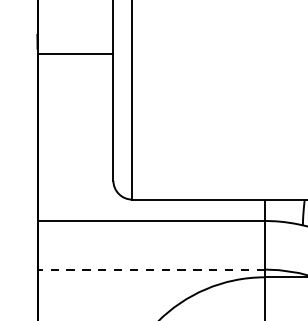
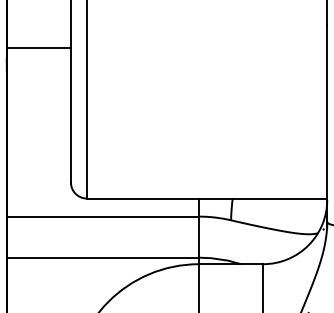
line: (74, 54) -> (38, 48), moved
line: (150, 269) -> (102, 257), dashed -> solid

